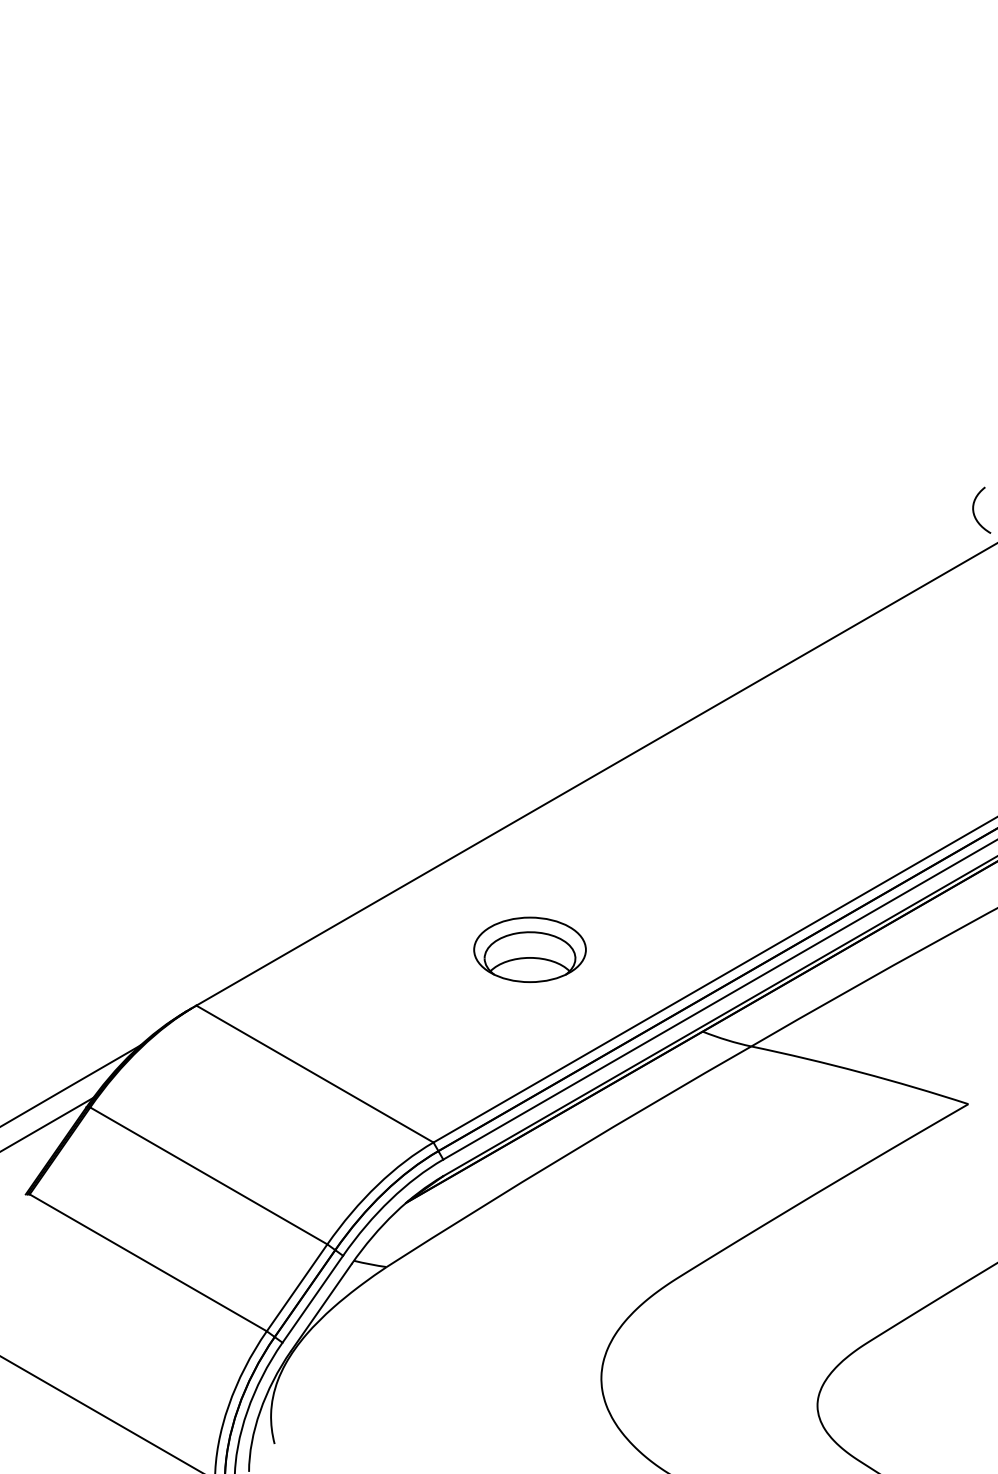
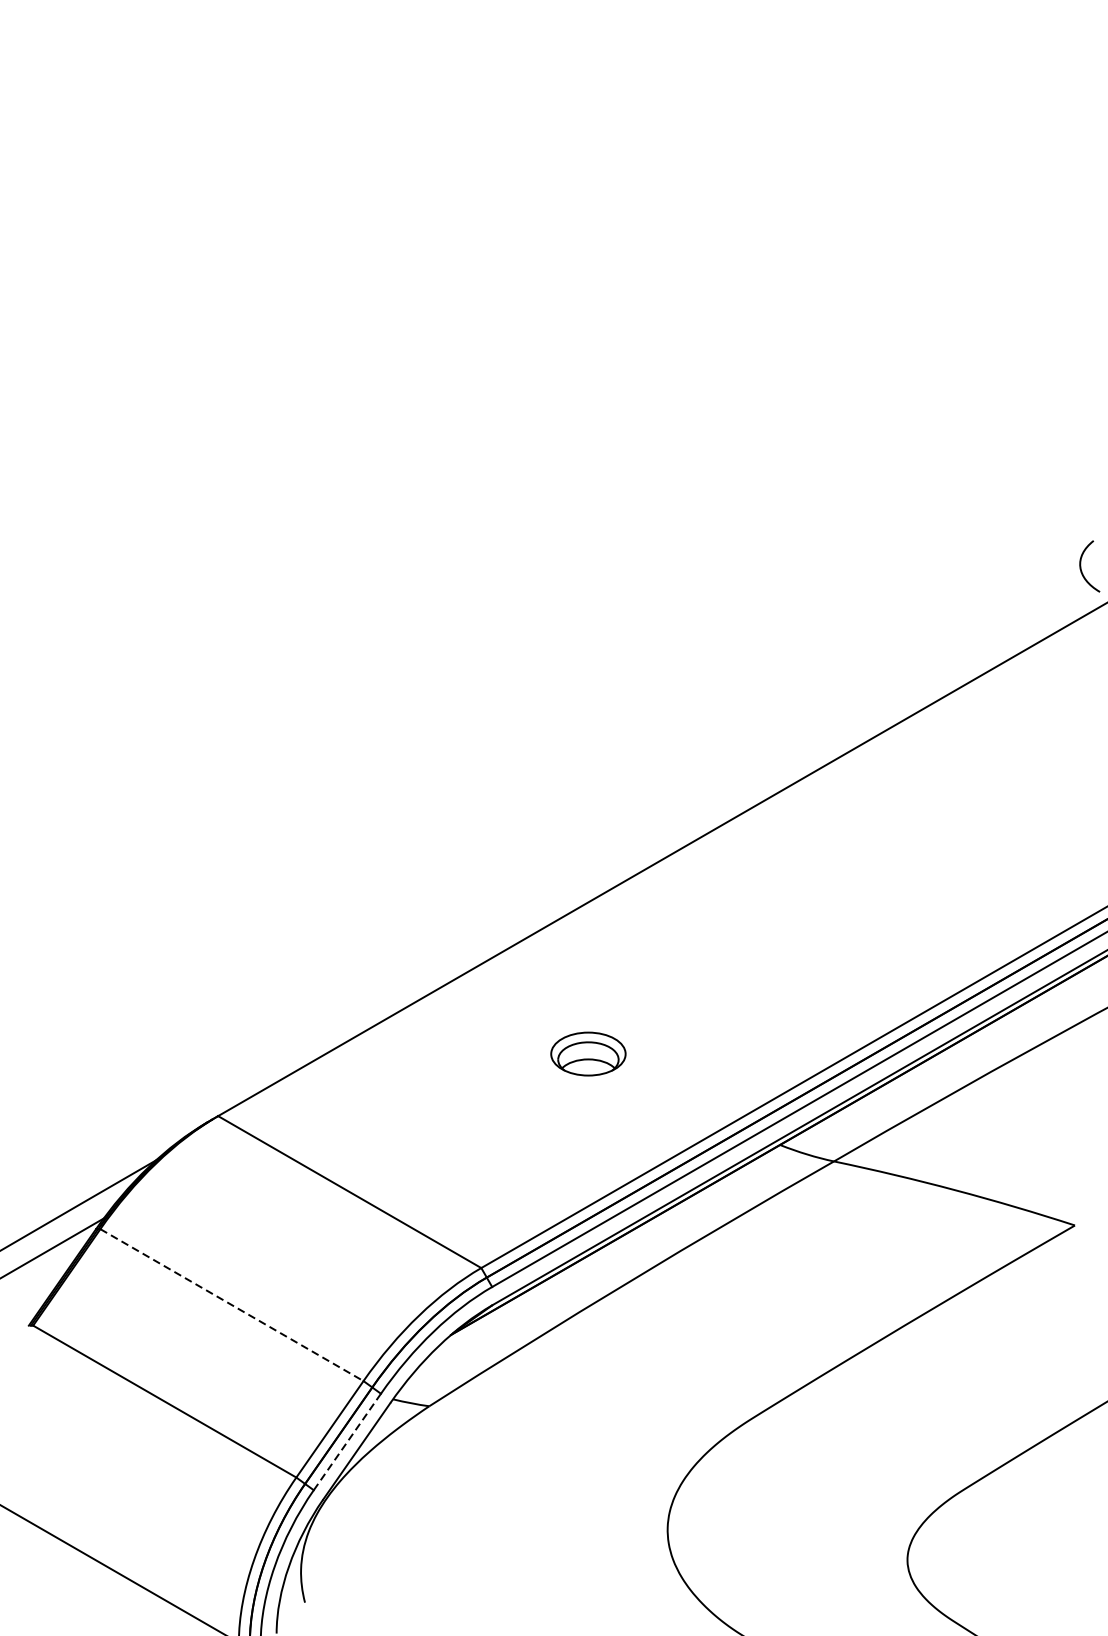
part: (529, 949) -> (587, 1053), size x0.6
line: (208, 1175) -> (231, 1304), solid -> dashed
line: (312, 1299) -> (347, 1442), solid -> dashed

